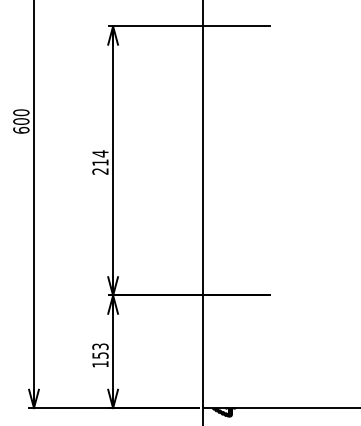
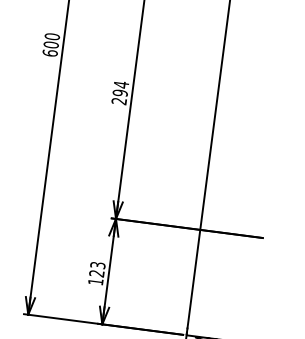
text: (100, 162) -> (120, 92), 214 -> 294
text: (100, 355) -> (96, 273), 153 -> 123

